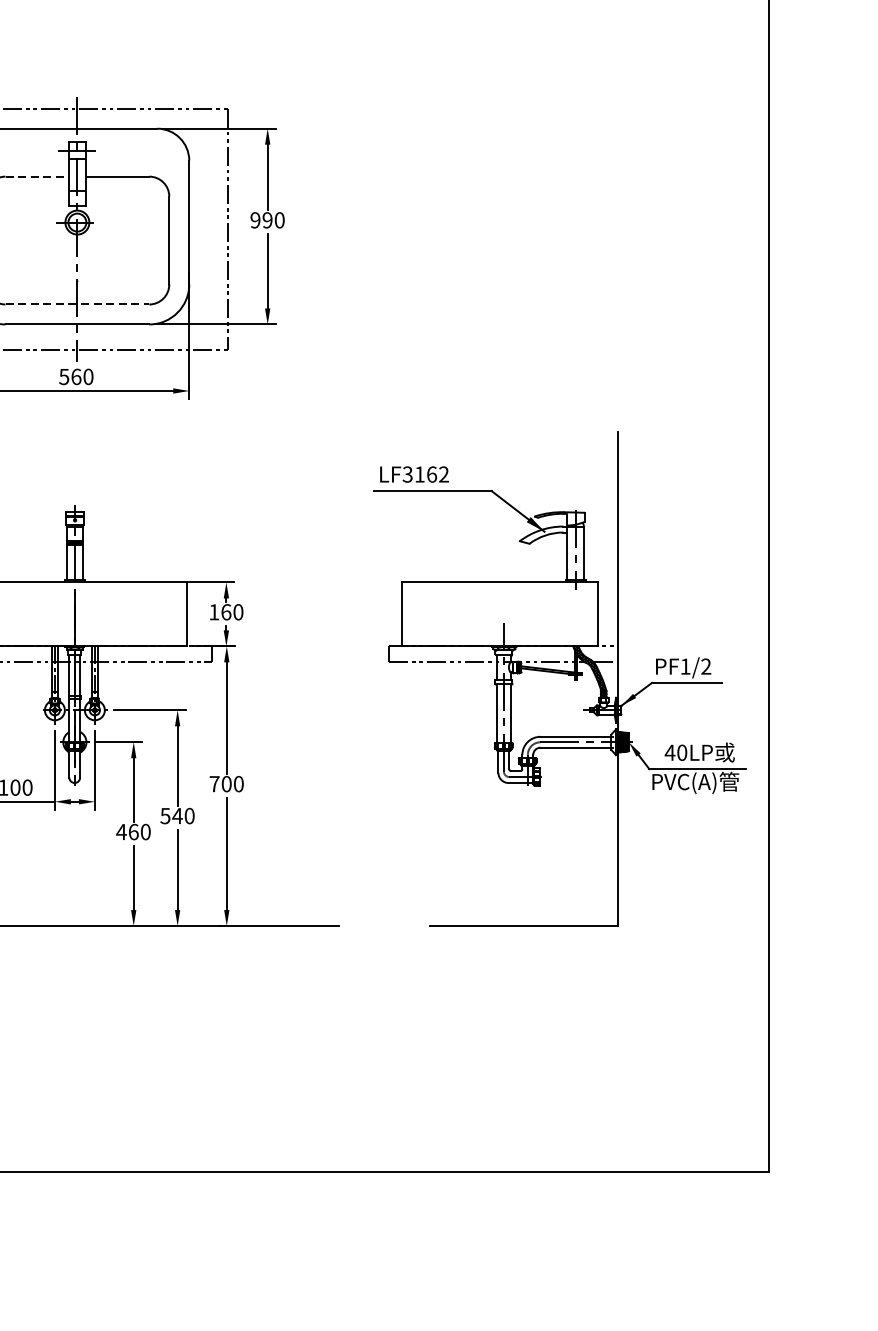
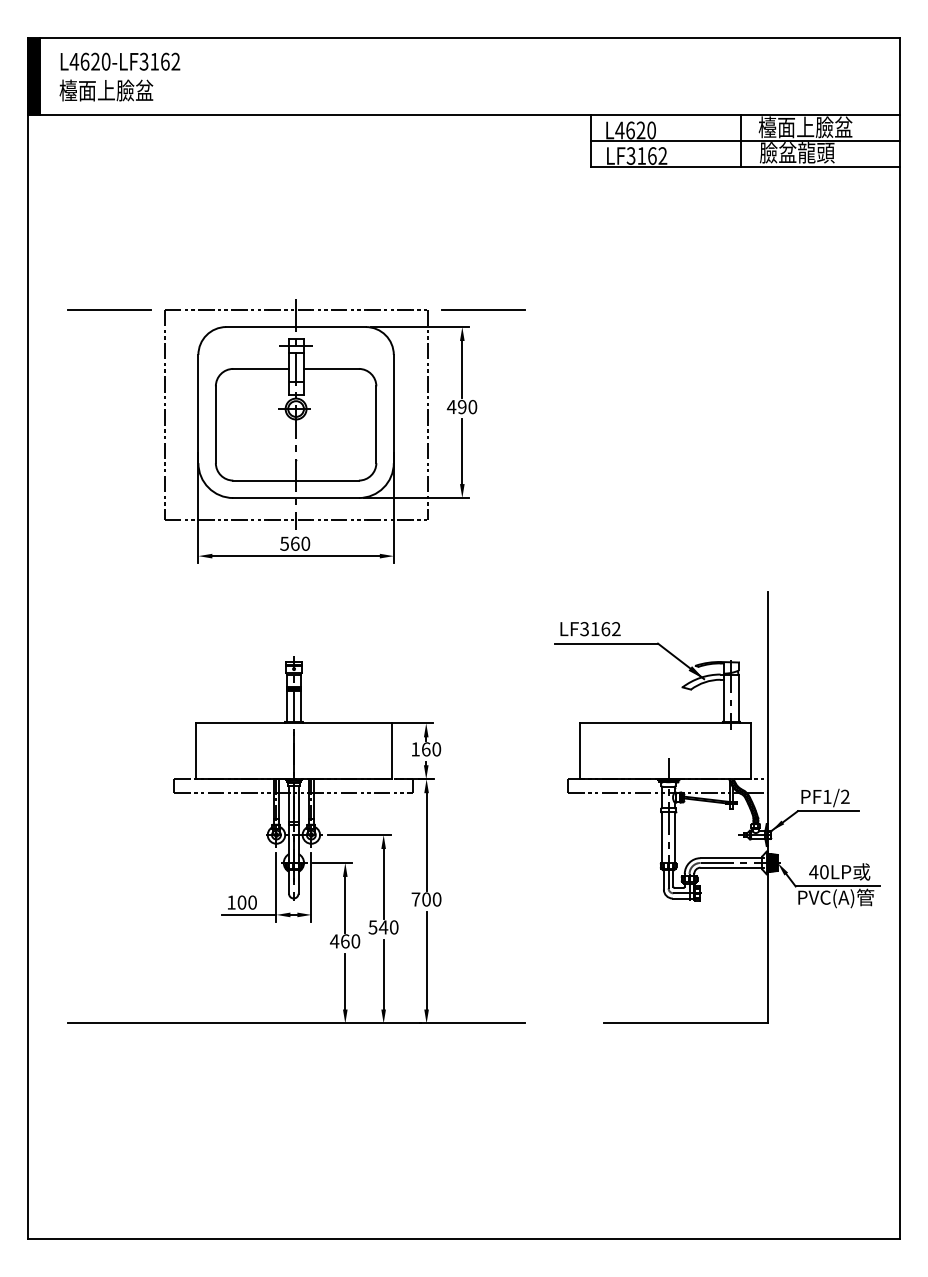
line: (290, 108) -> (482, 309), added
line: (37, 176) -> (261, 368), dashed -> solid
text: (255, 219) -> (451, 406), 990 -> 490
line: (77, 304) -> (296, 480), dashed -> solid

